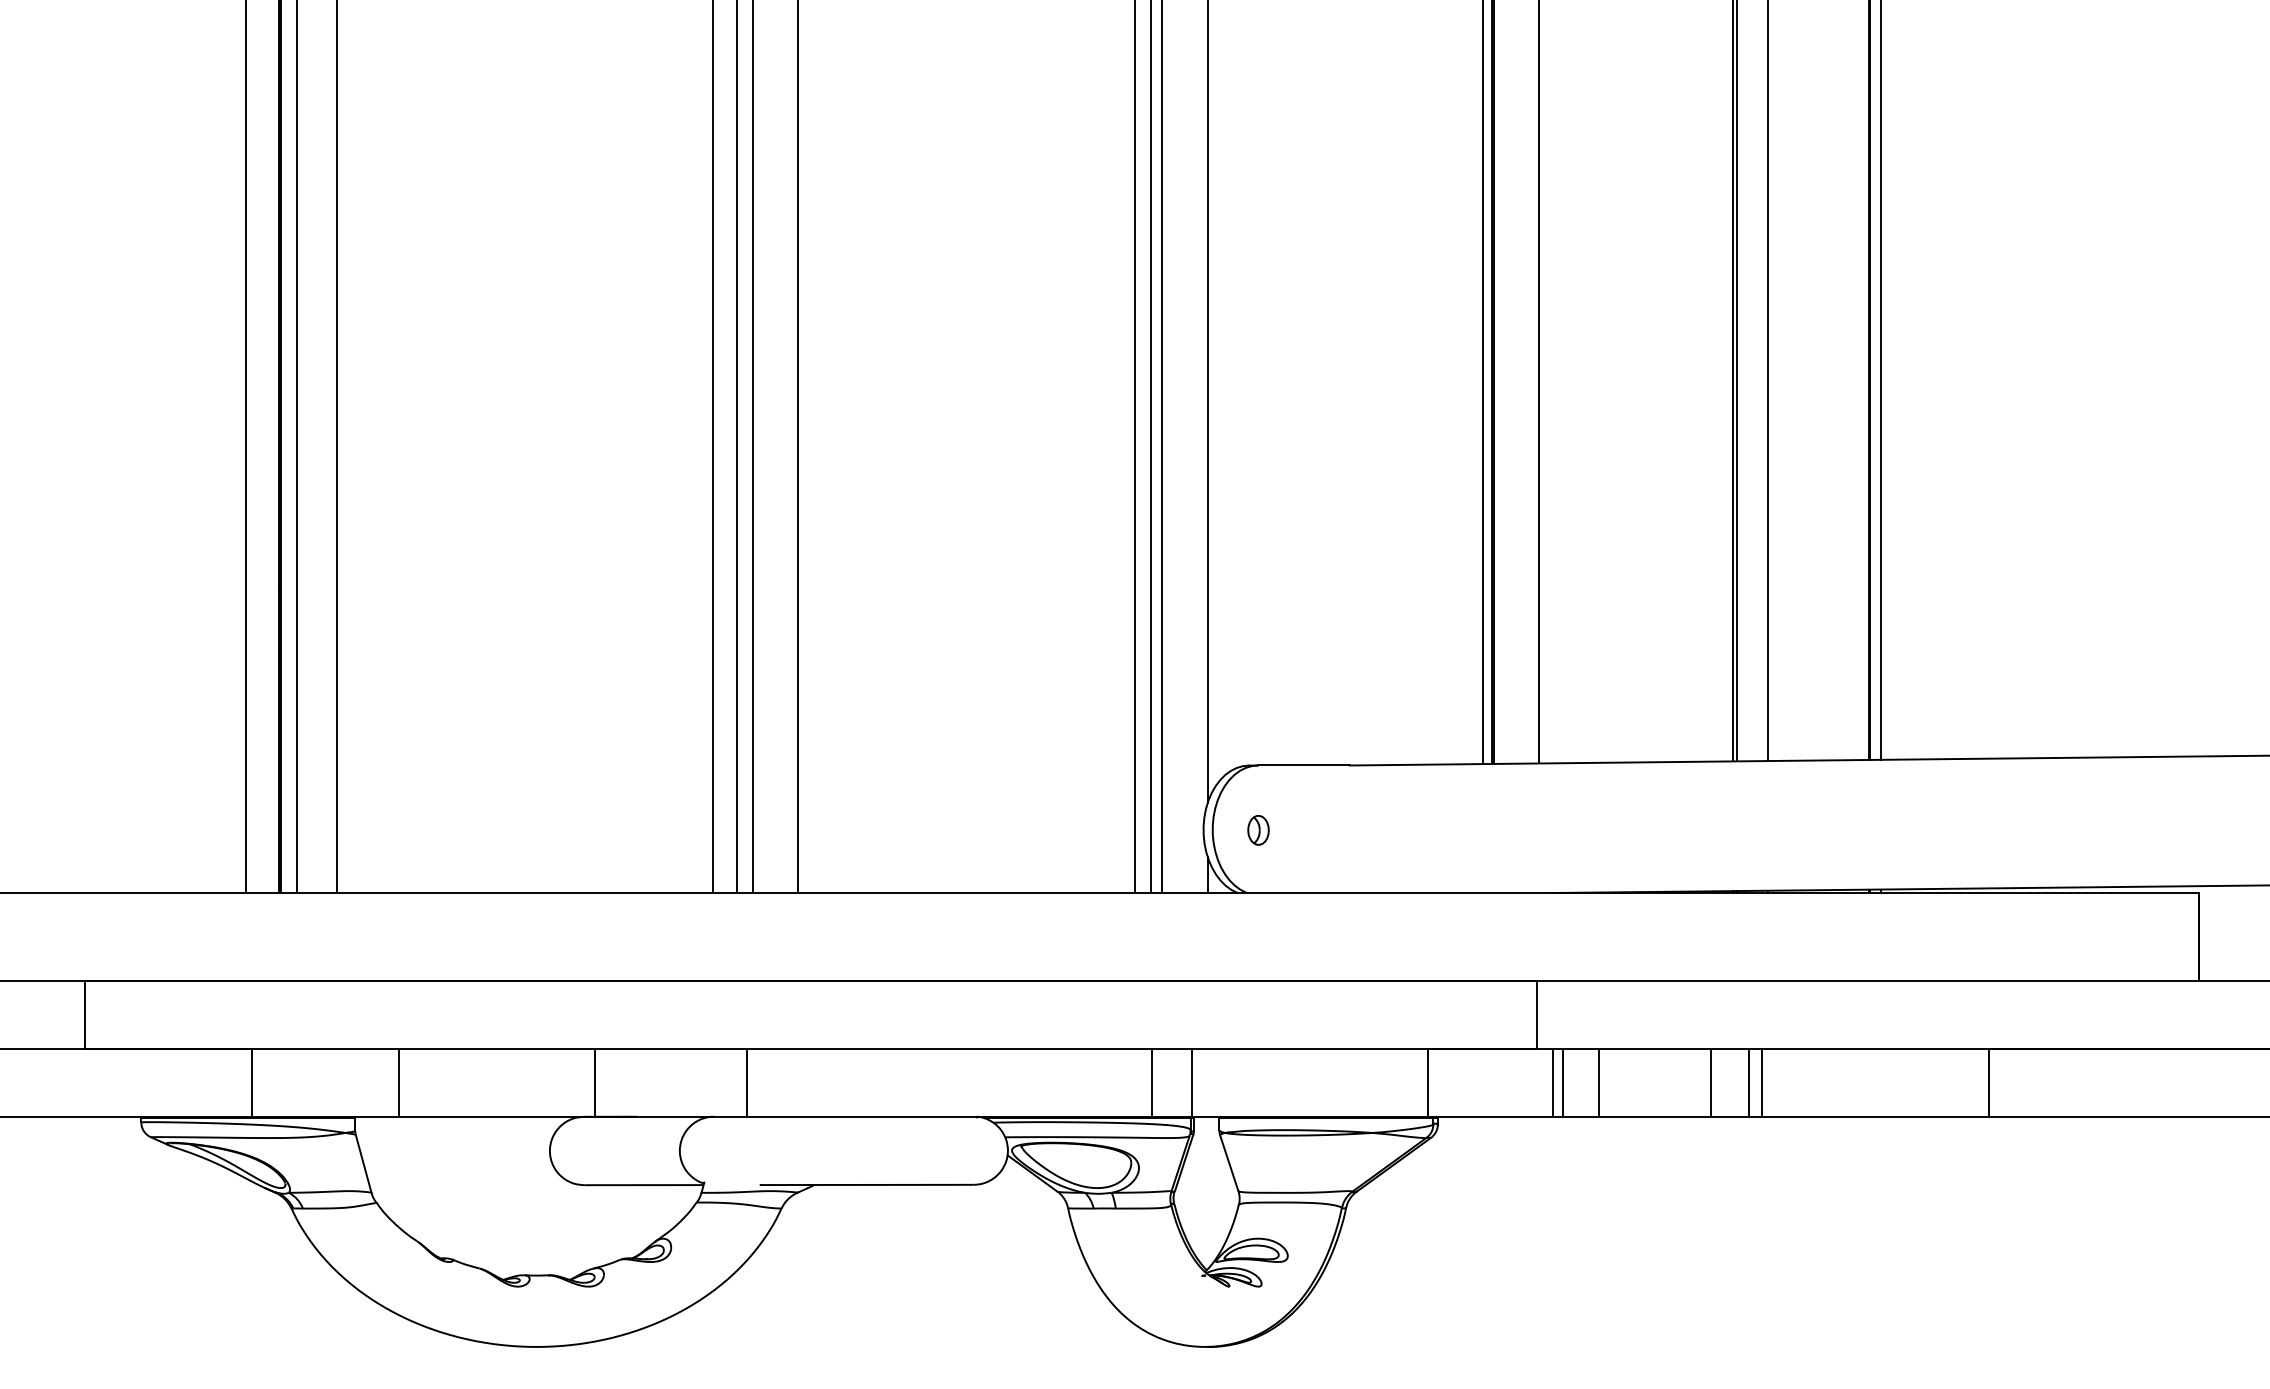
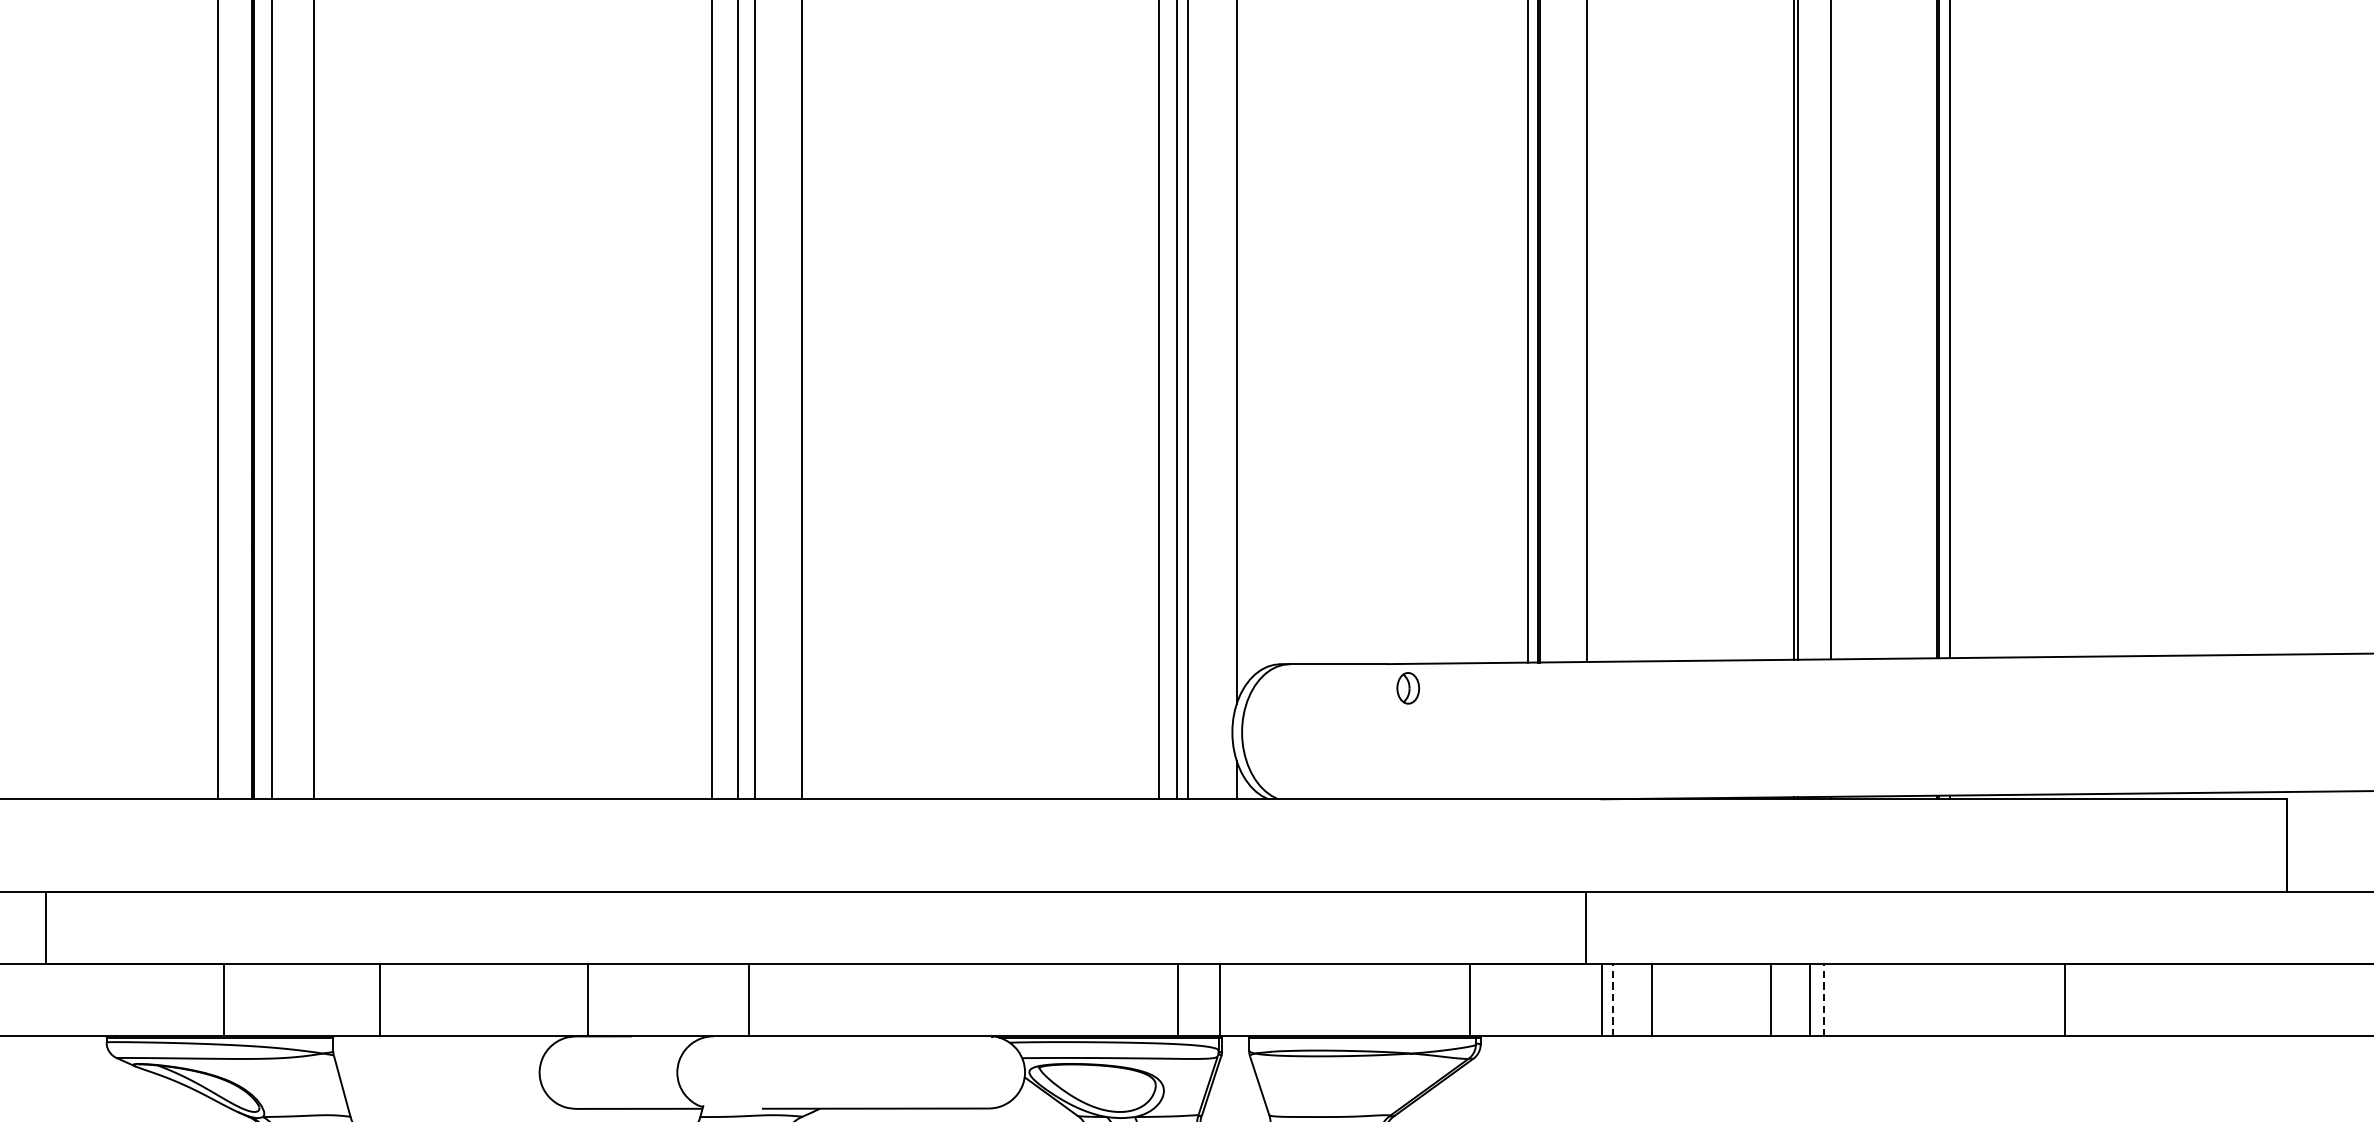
part: (1258, 830) -> (1408, 688), moved
line: (1562, 1082) -> (1612, 1000), solid -> dashed
line: (1761, 1082) -> (1823, 1000), solid -> dashed

